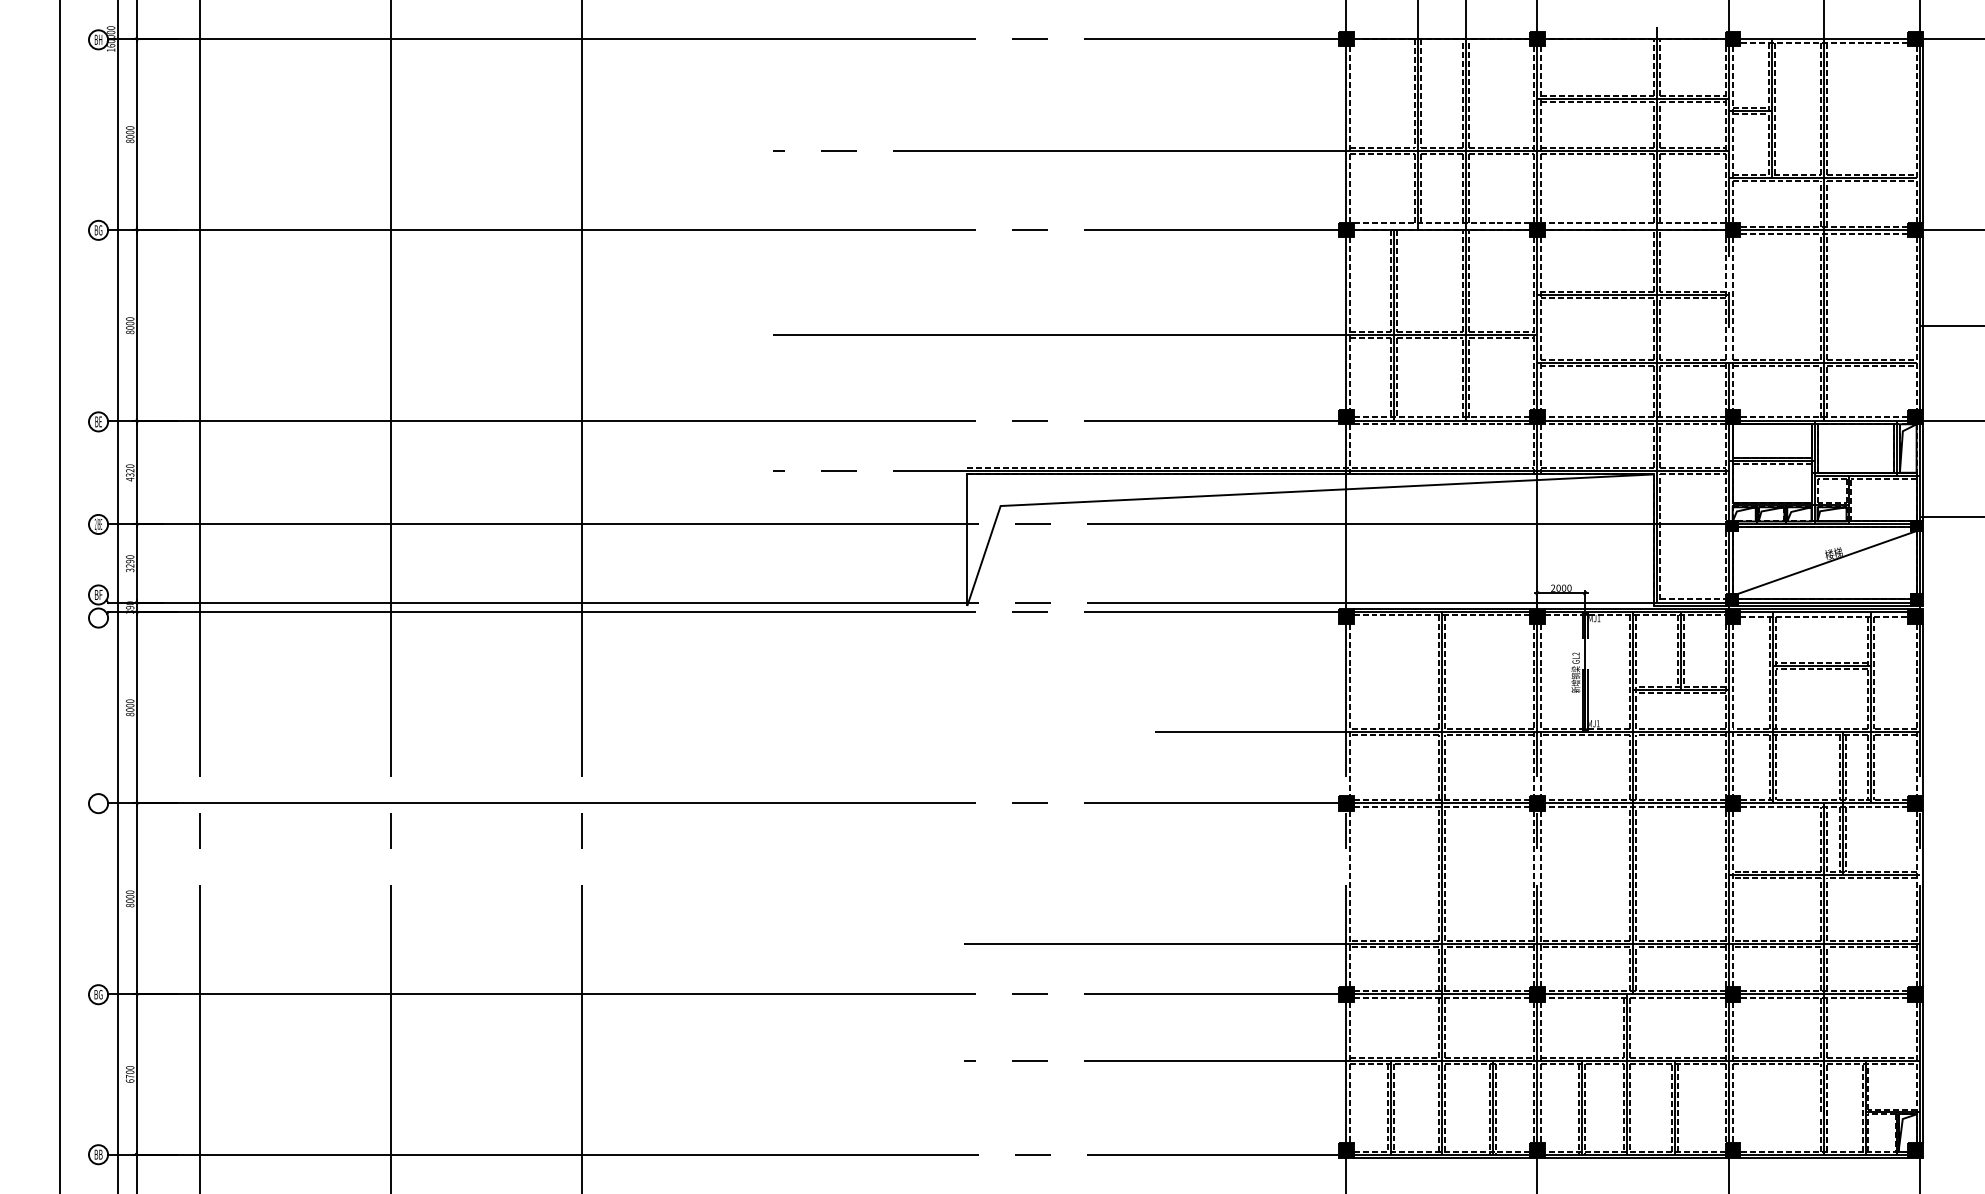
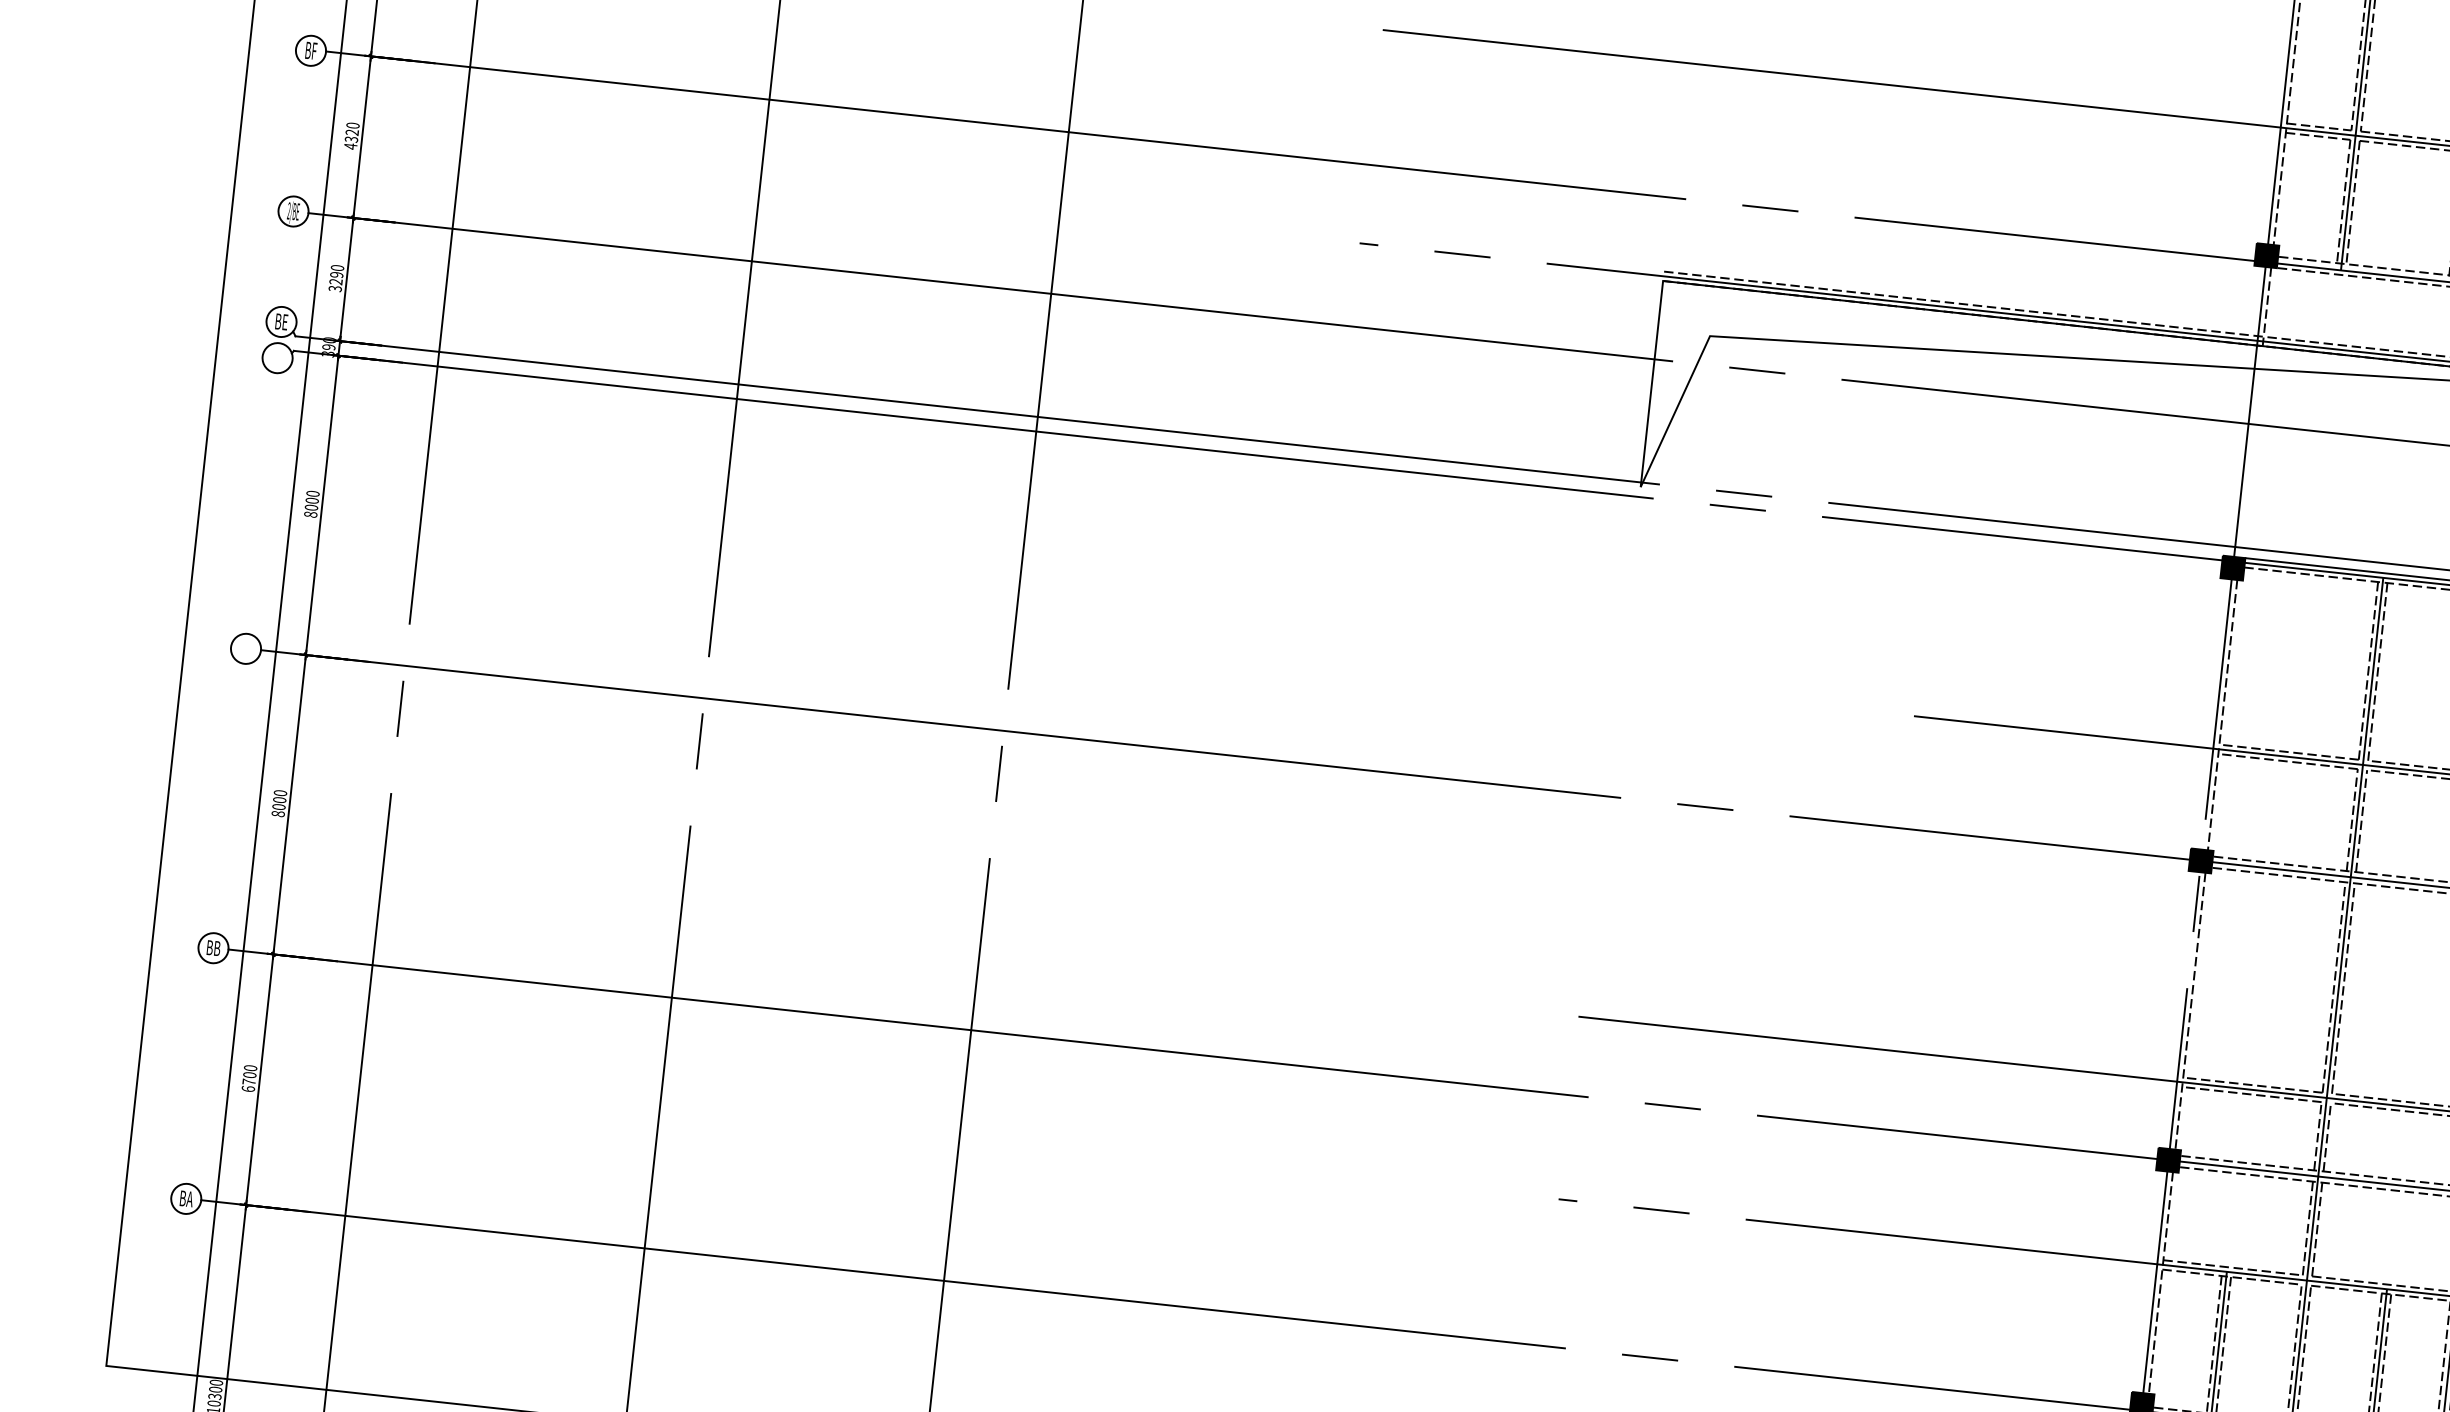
text: (99, 421) -> (312, 50), BE -> BF
text: (99, 594) -> (283, 321), BF -> BE
text: (100, 994) -> (216, 948), BG -> BB
text: (99, 1154) -> (187, 1198), BB -> BA

